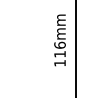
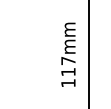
text: (59, 44) -> (67, 59), 116mm -> 117mm

